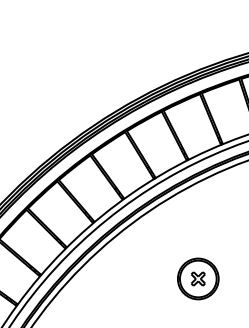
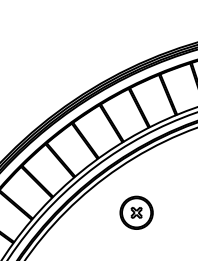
part: (198, 278) -> (136, 212), moved

